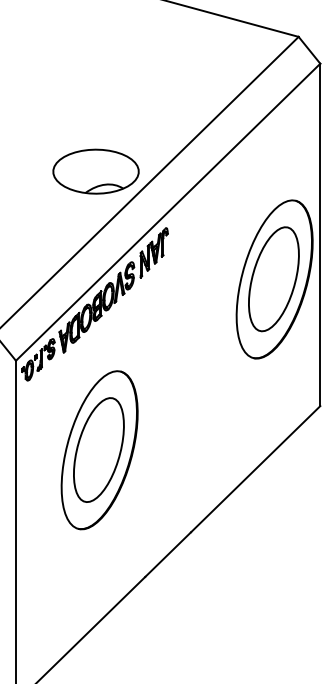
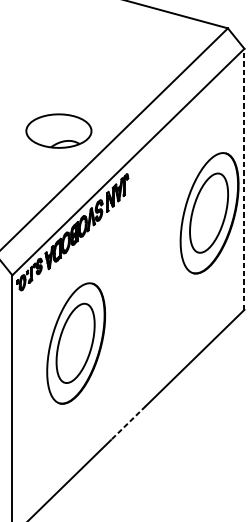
part: (95, 171) -> (58, 130), moved
line: (320, 234) -> (244, 179), solid -> dashed
line: (168, 554) -> (128, 423), solid -> dashed

